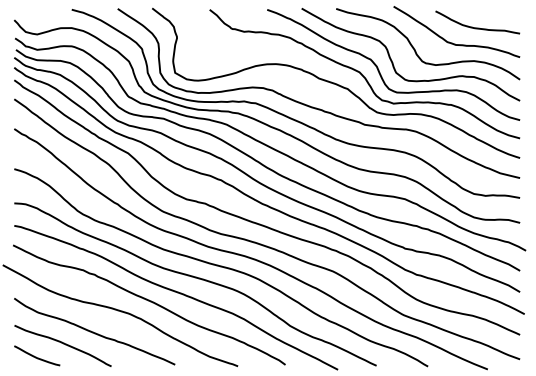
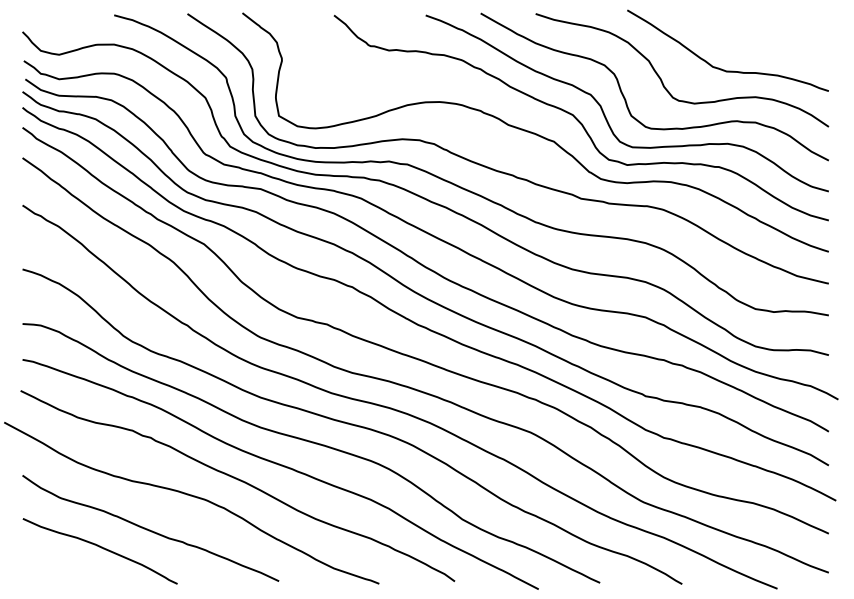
curve: (477, 27) -> (760, 43), removed
curve: (36, 356) -> (57, 568), removed

